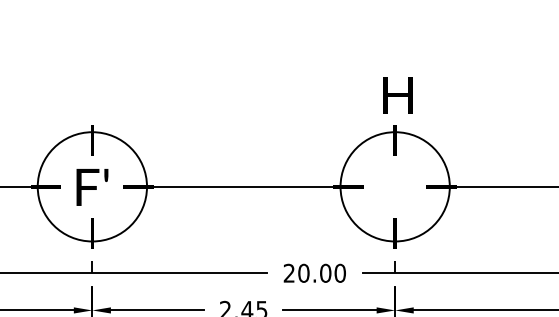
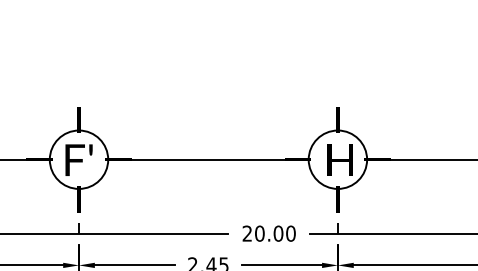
text: (397, 95) -> (339, 160), moved
circle: (92, 186) -> (79, 159), size x0.62
circle: (395, 186) -> (338, 159), size x0.62

